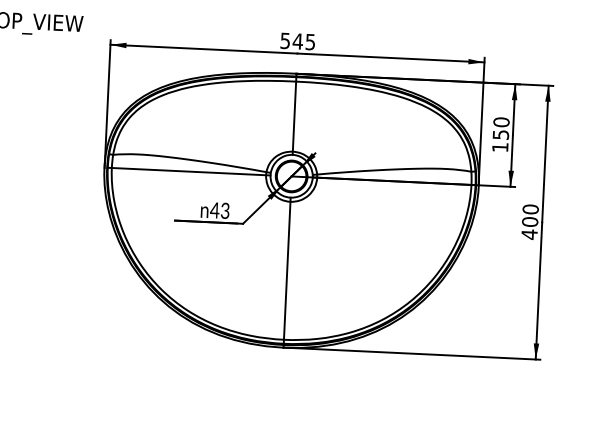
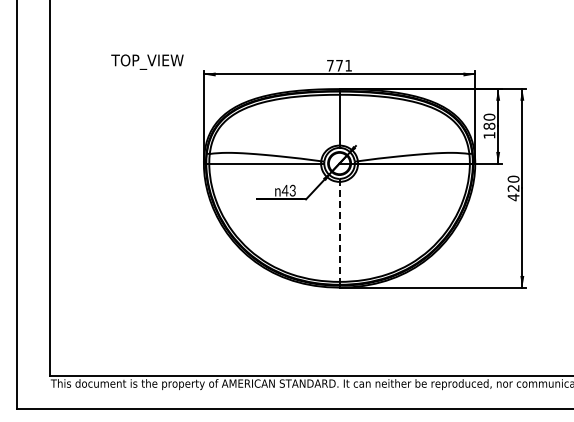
text: (297, 41) -> (339, 65), 545 -> 771
text: (501, 133) -> (489, 125), 150 -> 180
text: (530, 220) -> (513, 187), 400 -> 420
line: (287, 270) -> (339, 231), solid -> dashed

